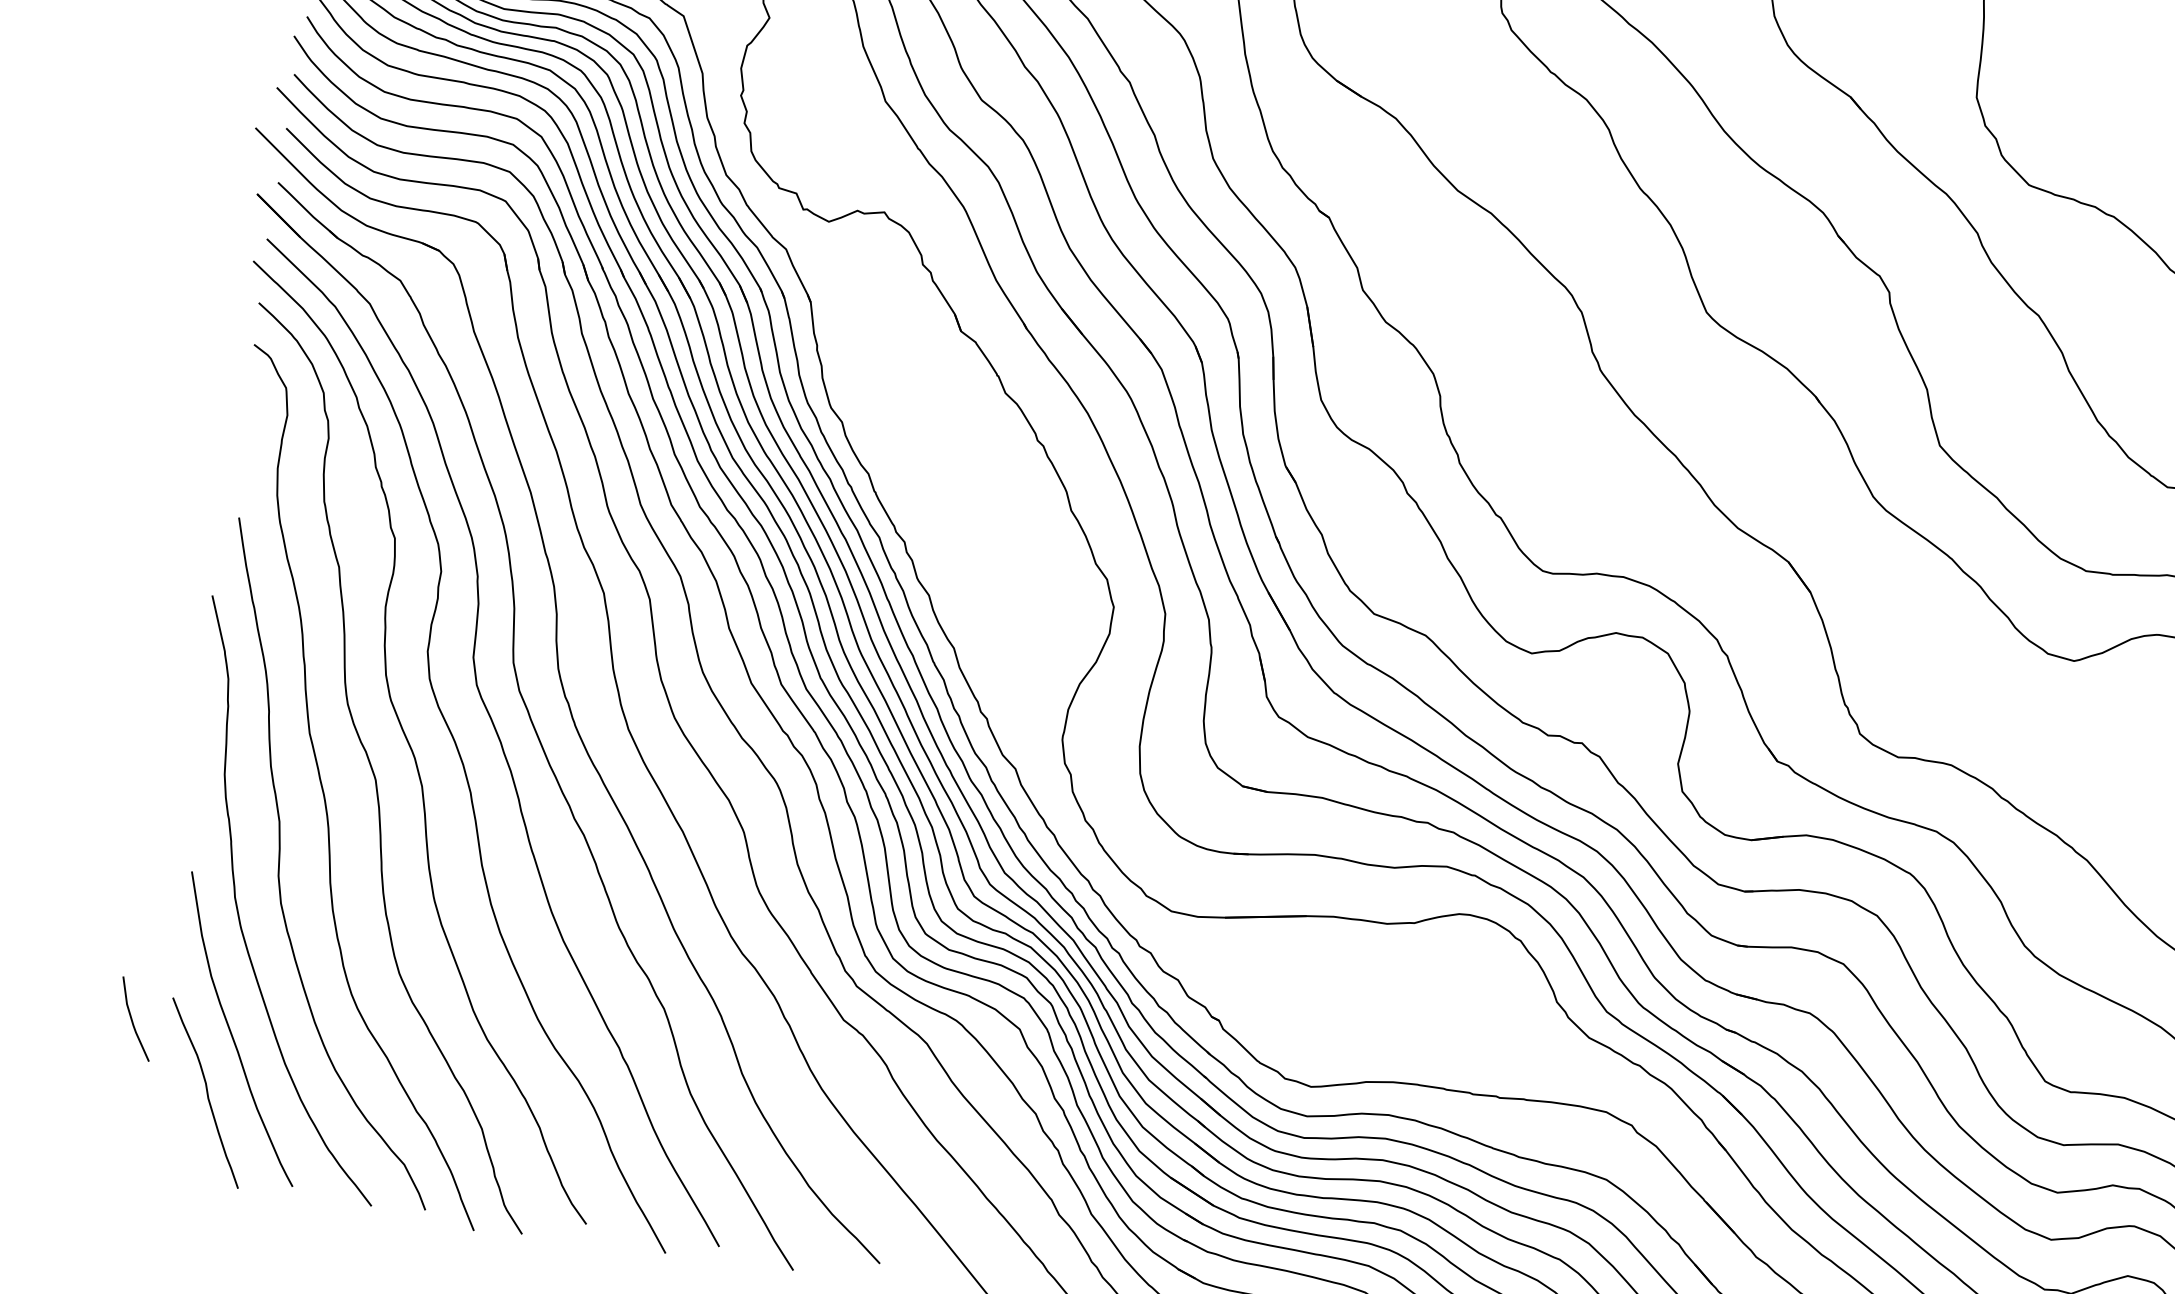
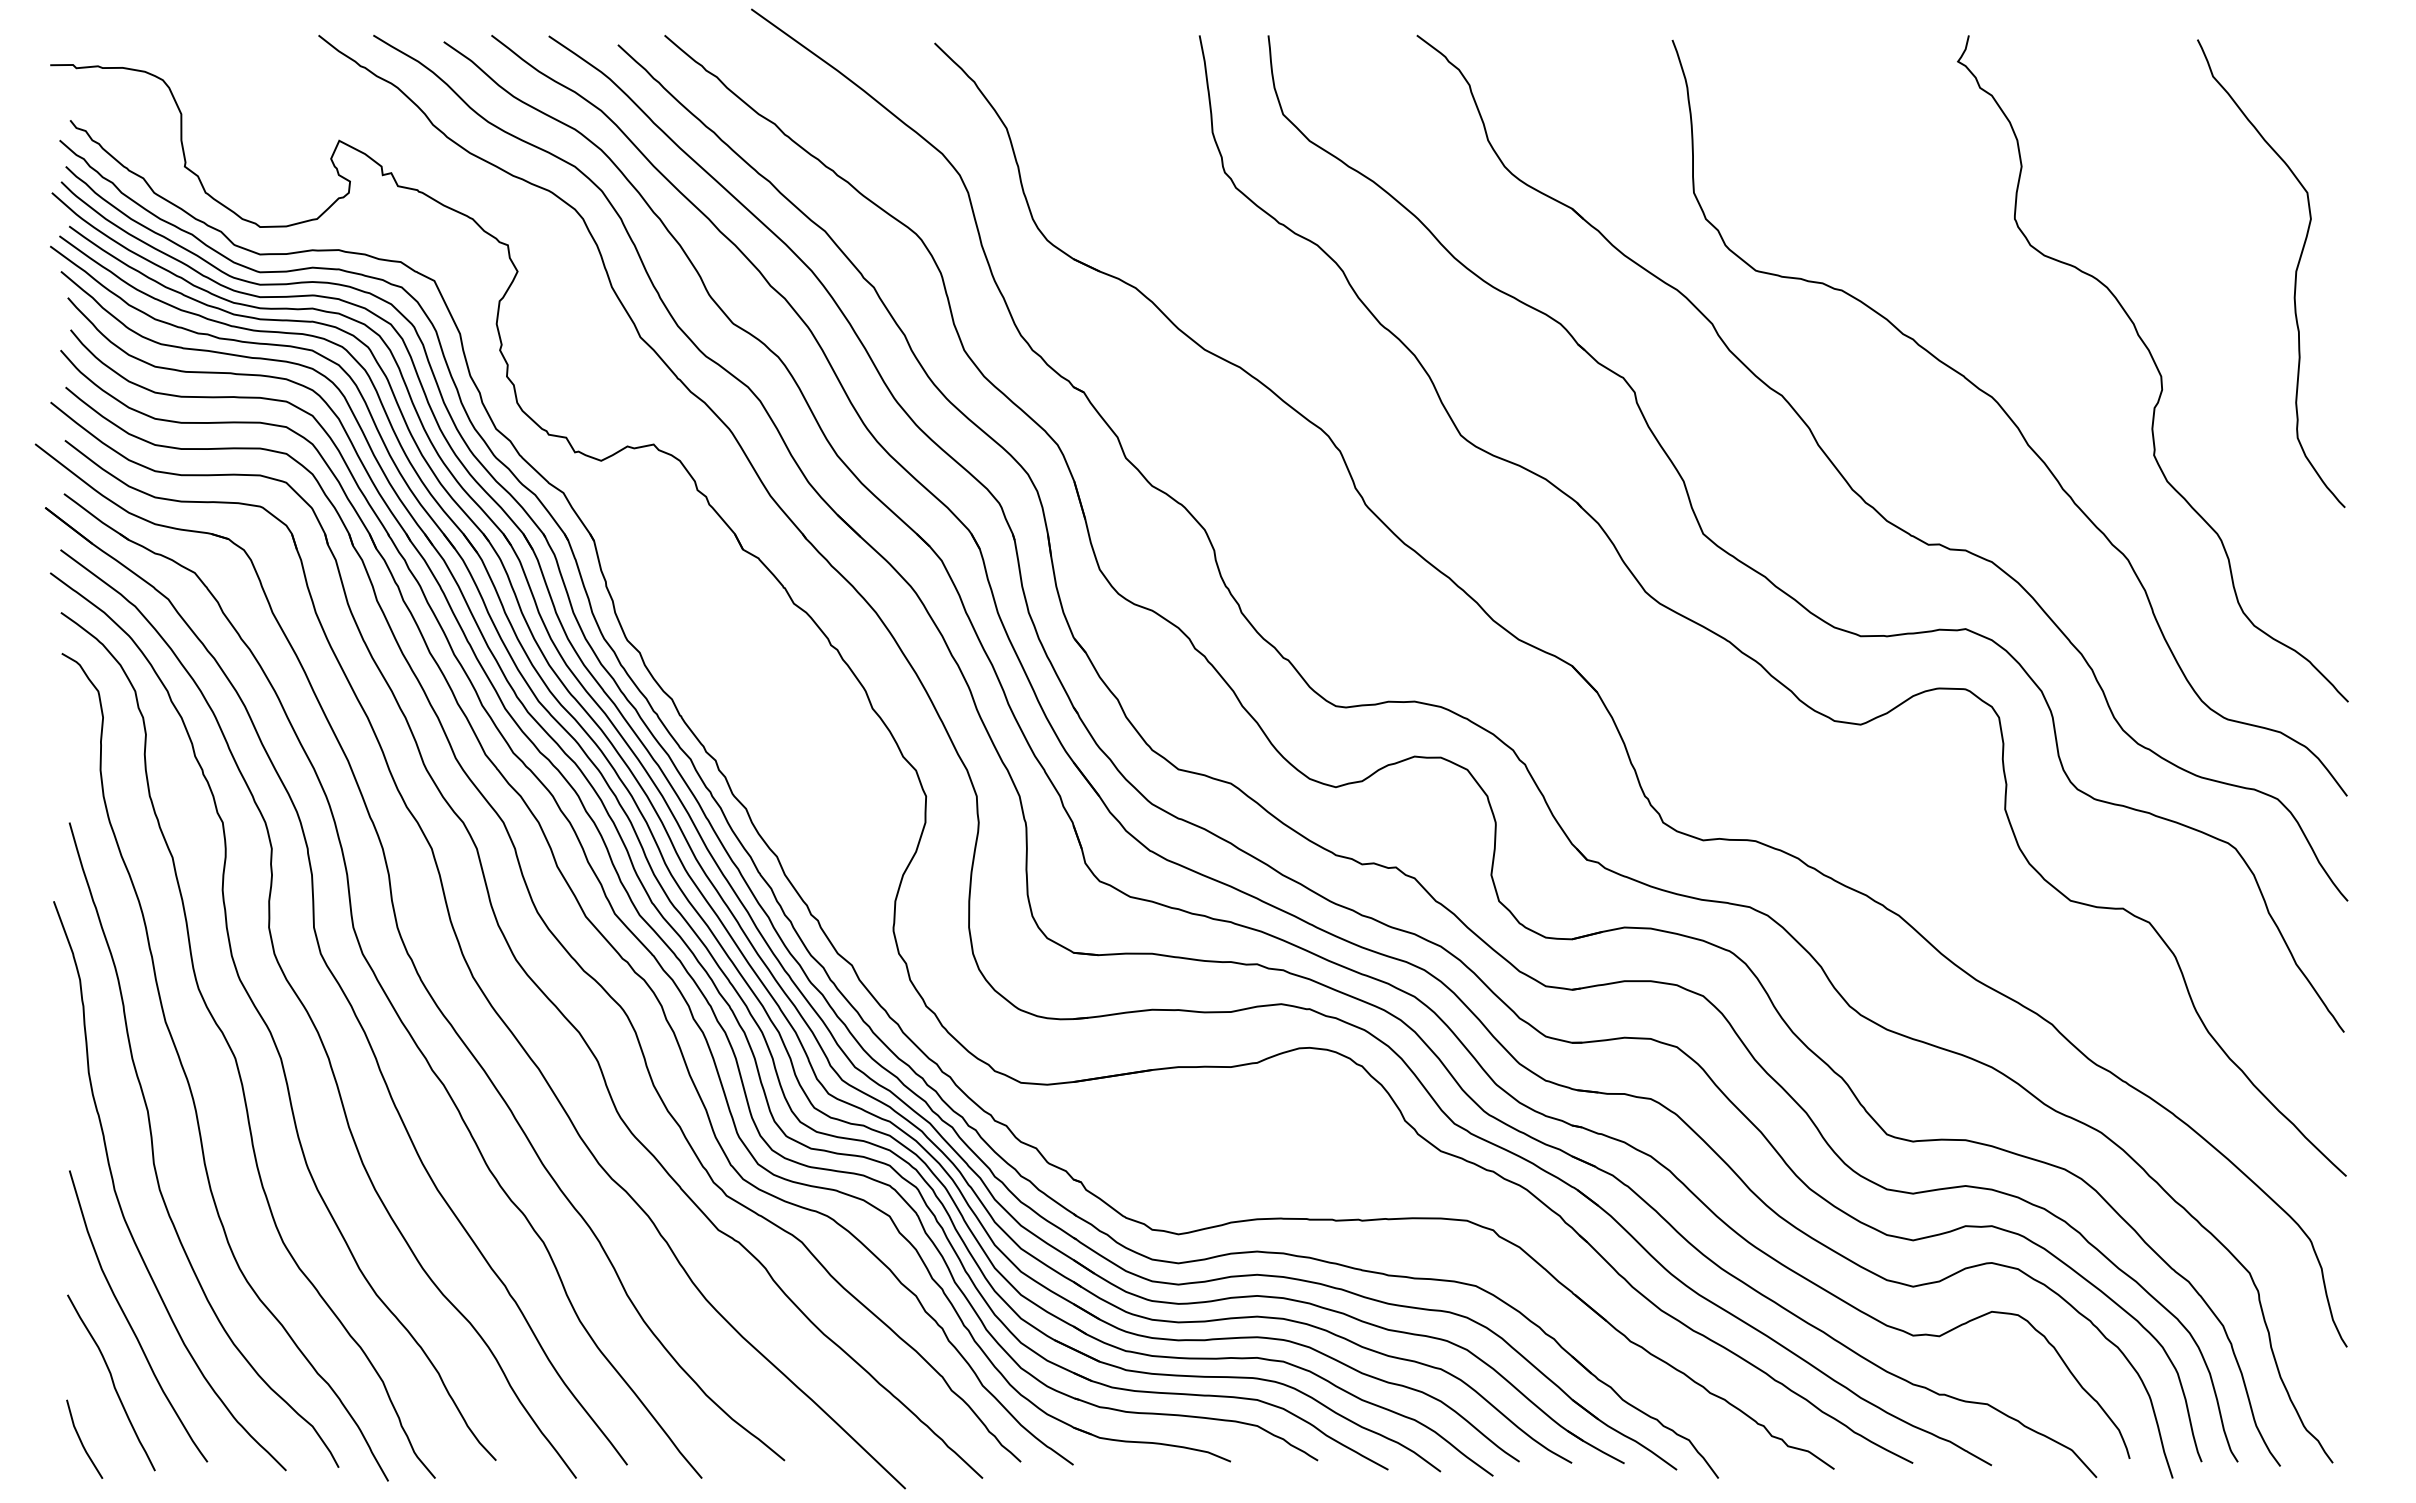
line: (132, 1018) -> (81, 1439), moved

